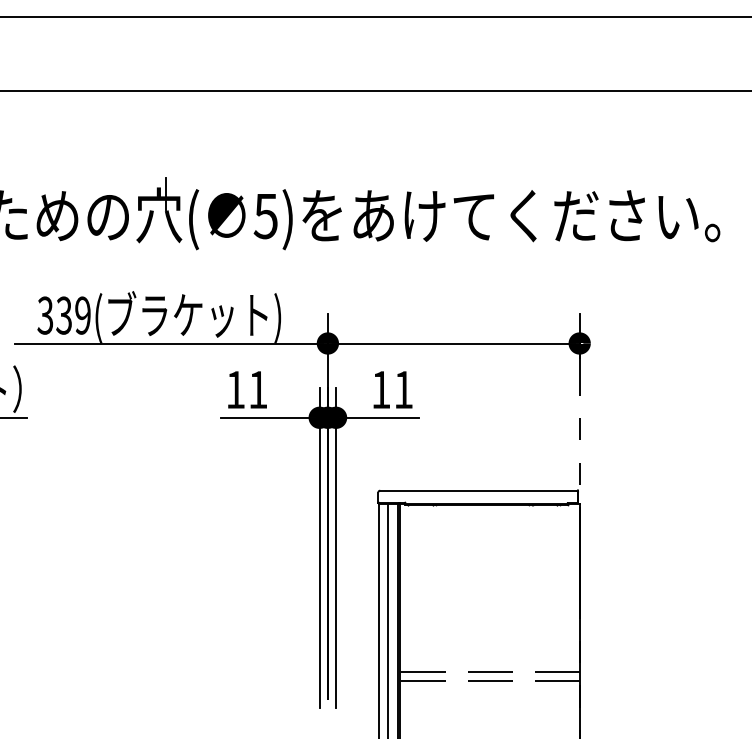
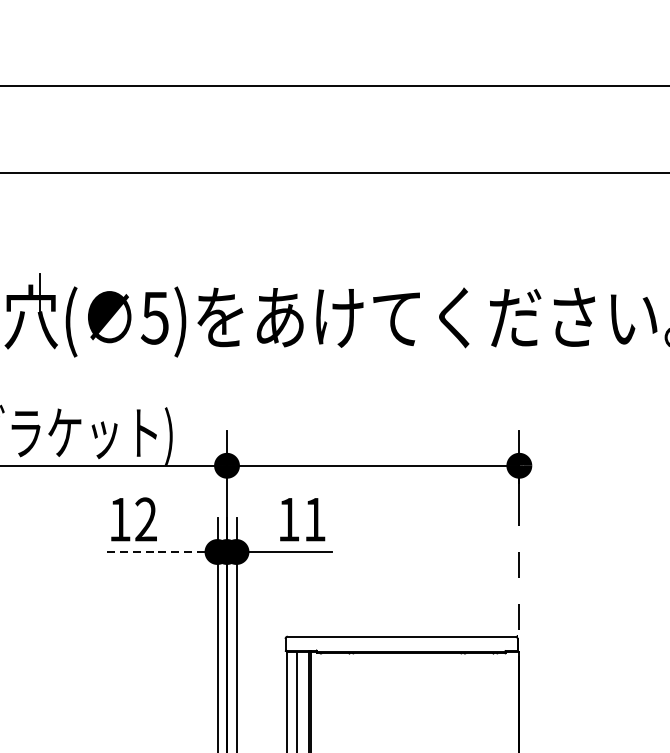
text: (258, 389) -> (146, 519), 11 -> 12
line: (269, 417) -> (159, 551), solid -> dashed

